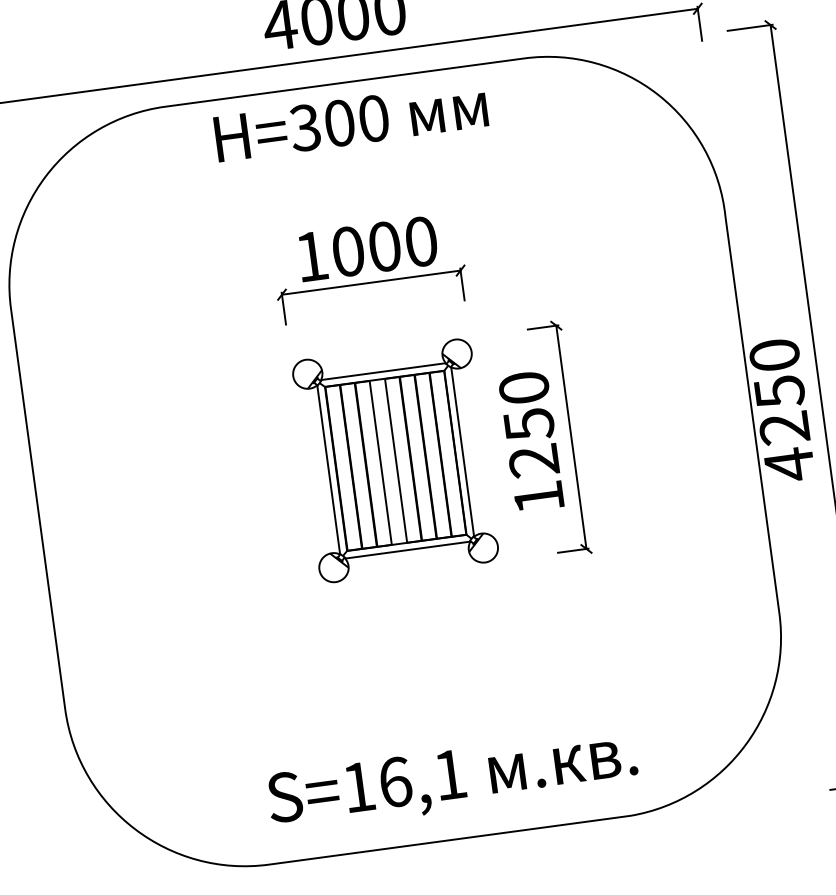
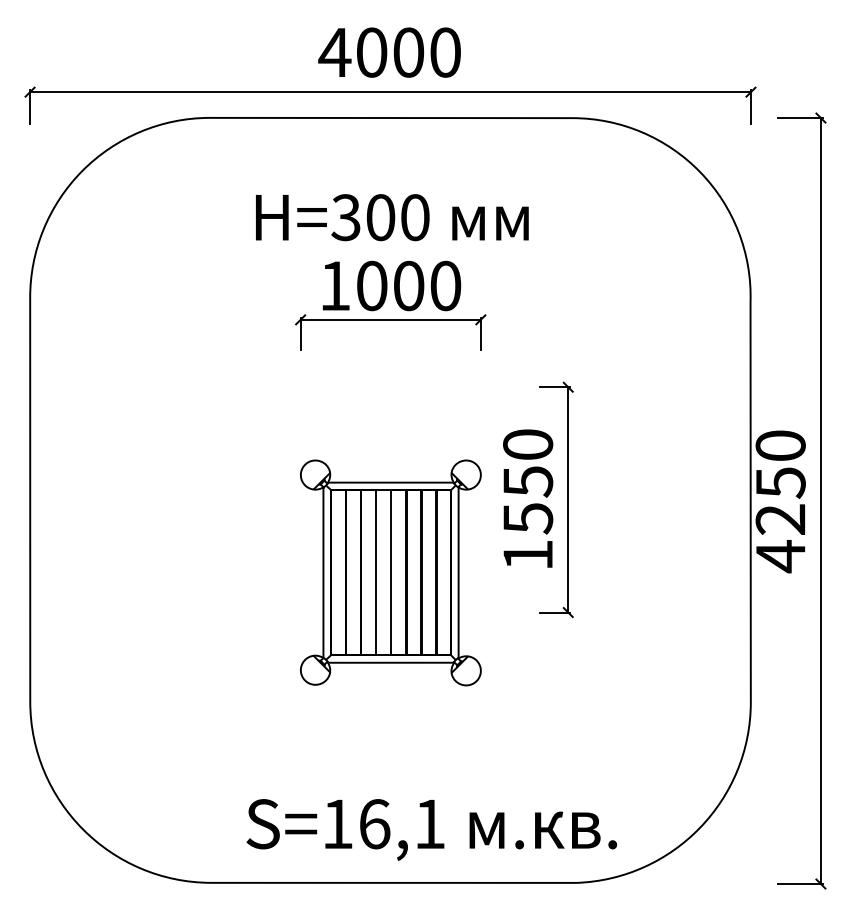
text: (351, 121) -> (392, 217), moved
part: (395, 460) -> (390, 572), moved
text: (534, 461) -> (528, 518), 1250 -> 1550
text: (452, 779) -> (431, 829), moved

